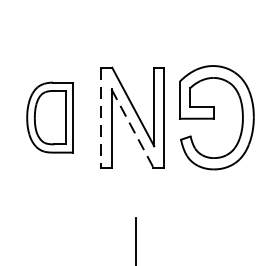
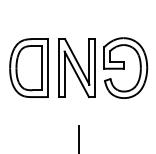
part: (49, 116) -> (28, 67), size x1.43
line: (100, 118) -> (58, 68), dashed -> solid
line: (131, 128) -> (76, 74), dashed -> solid

